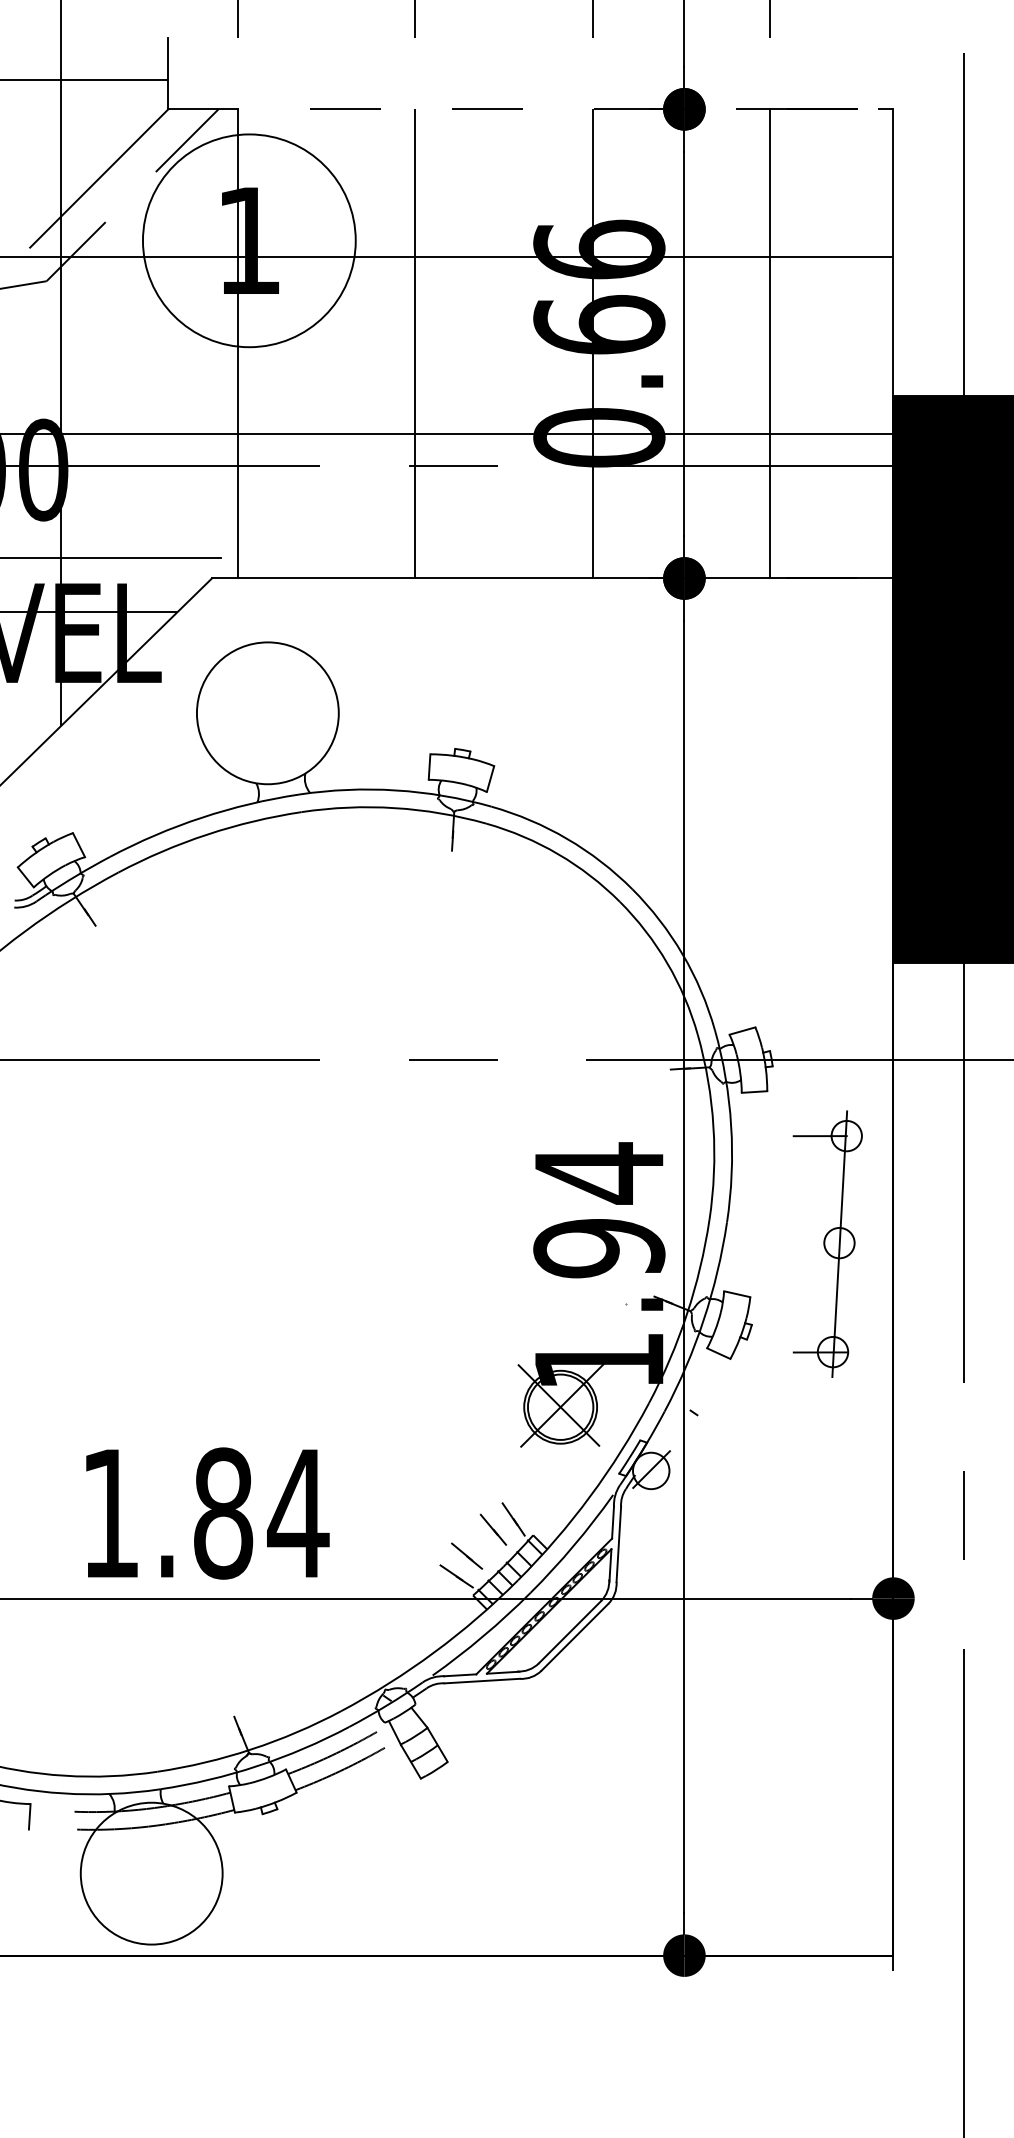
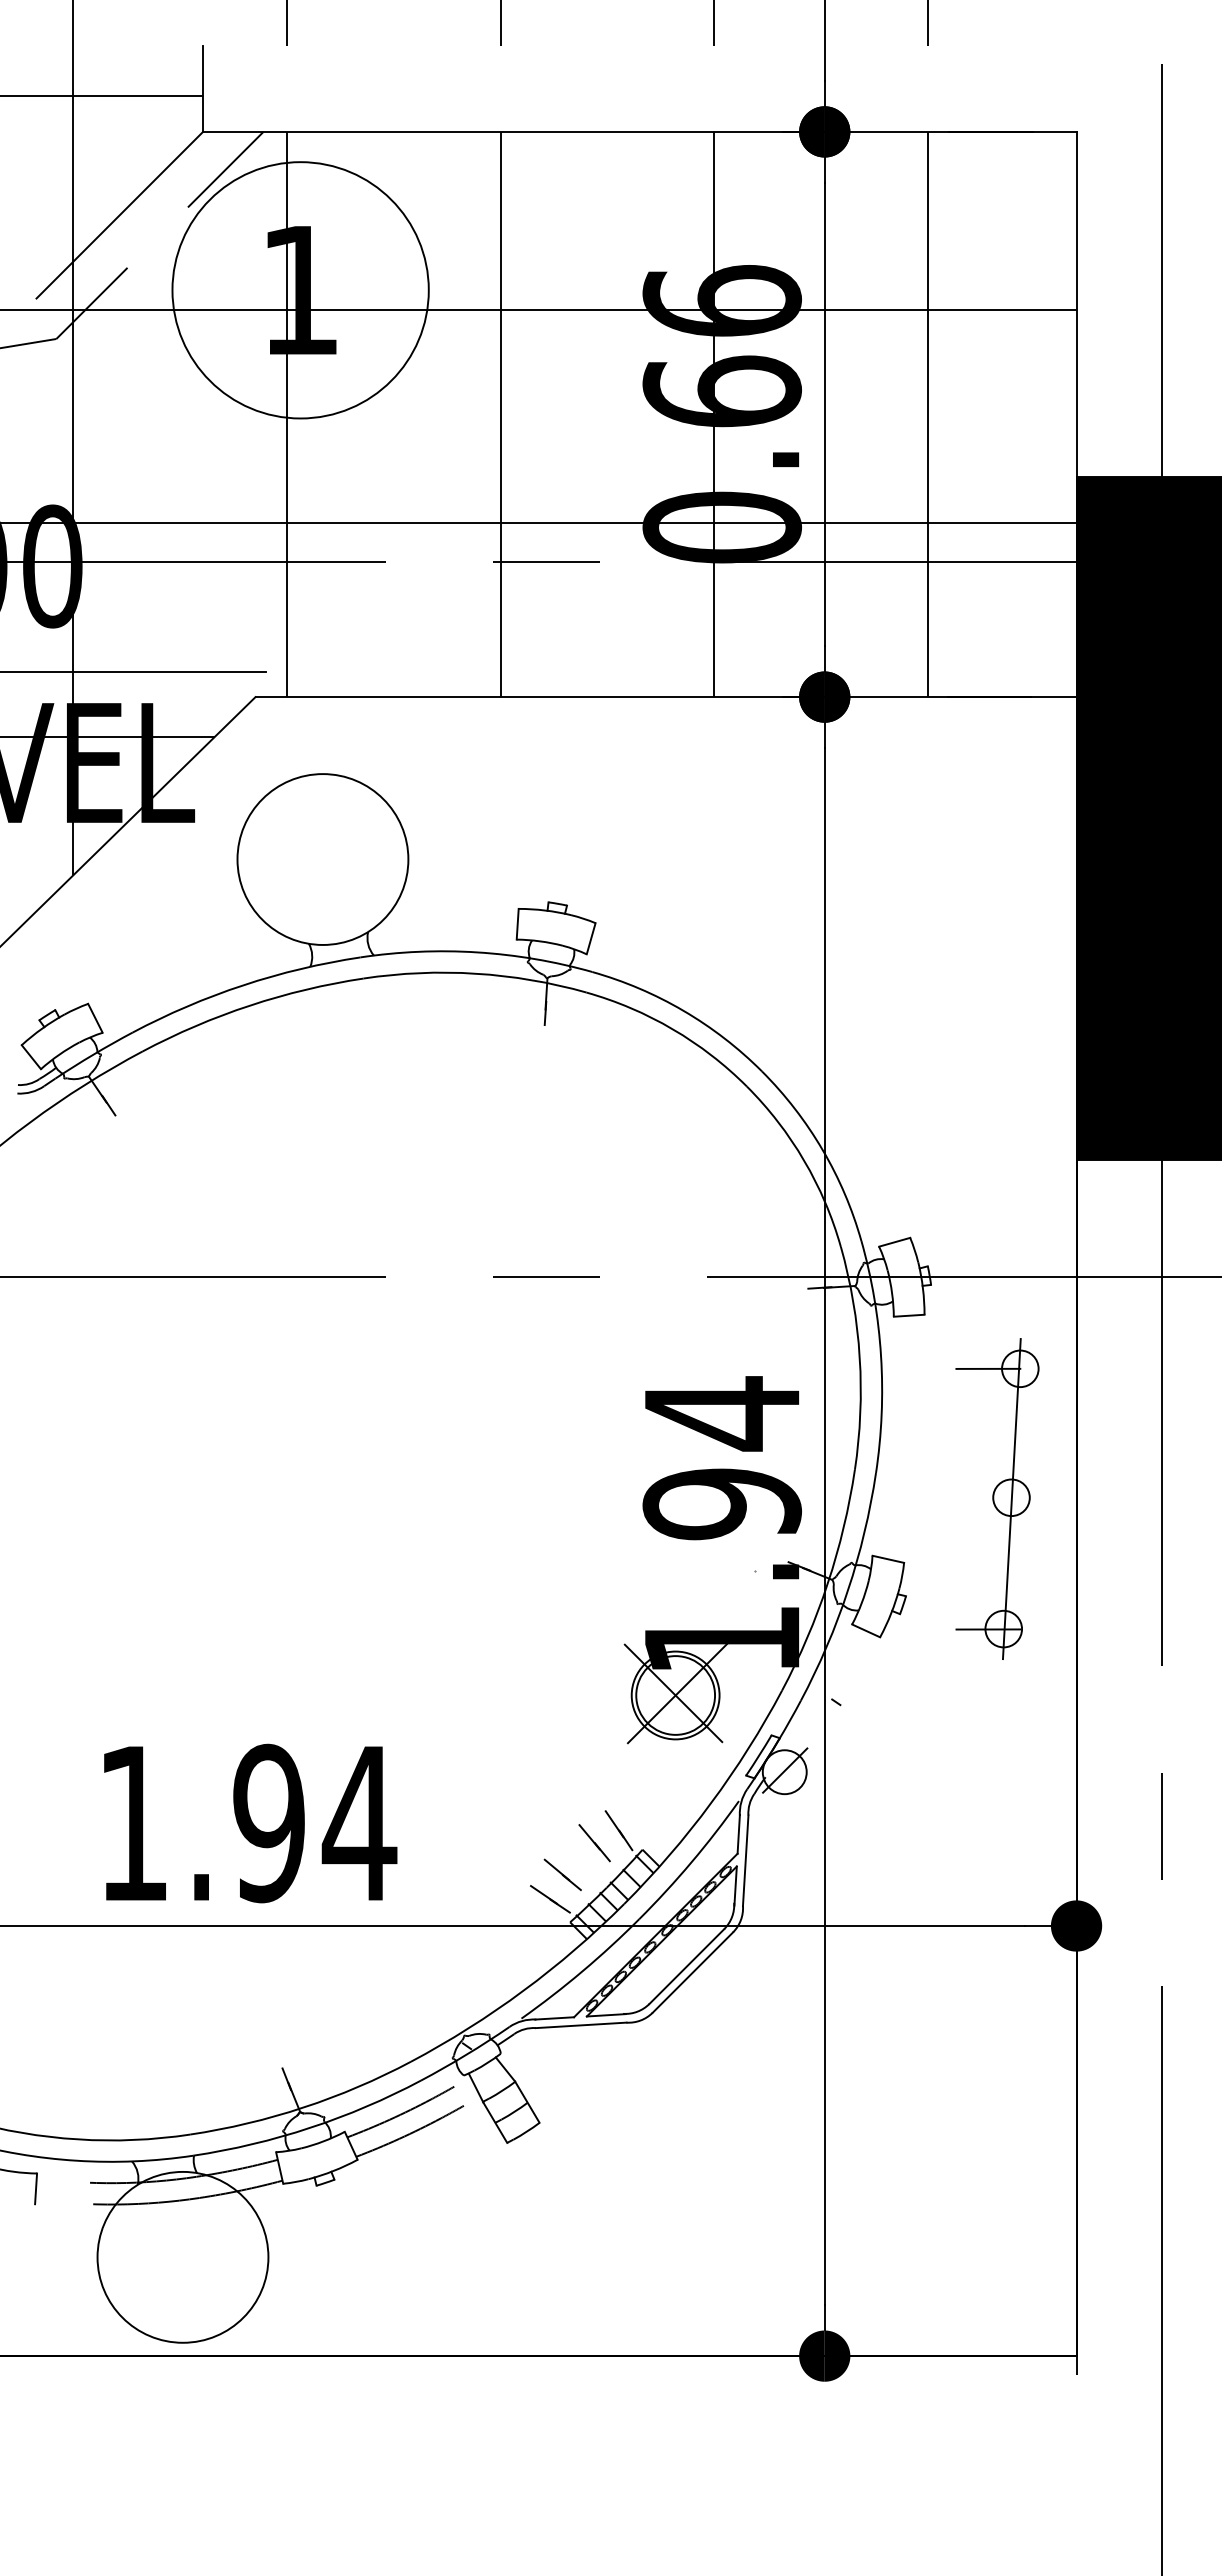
line: (530, 108) -> (639, 131), dashed -> solid
text: (223, 1513) -> (269, 1823), 1.84 -> 1.94

